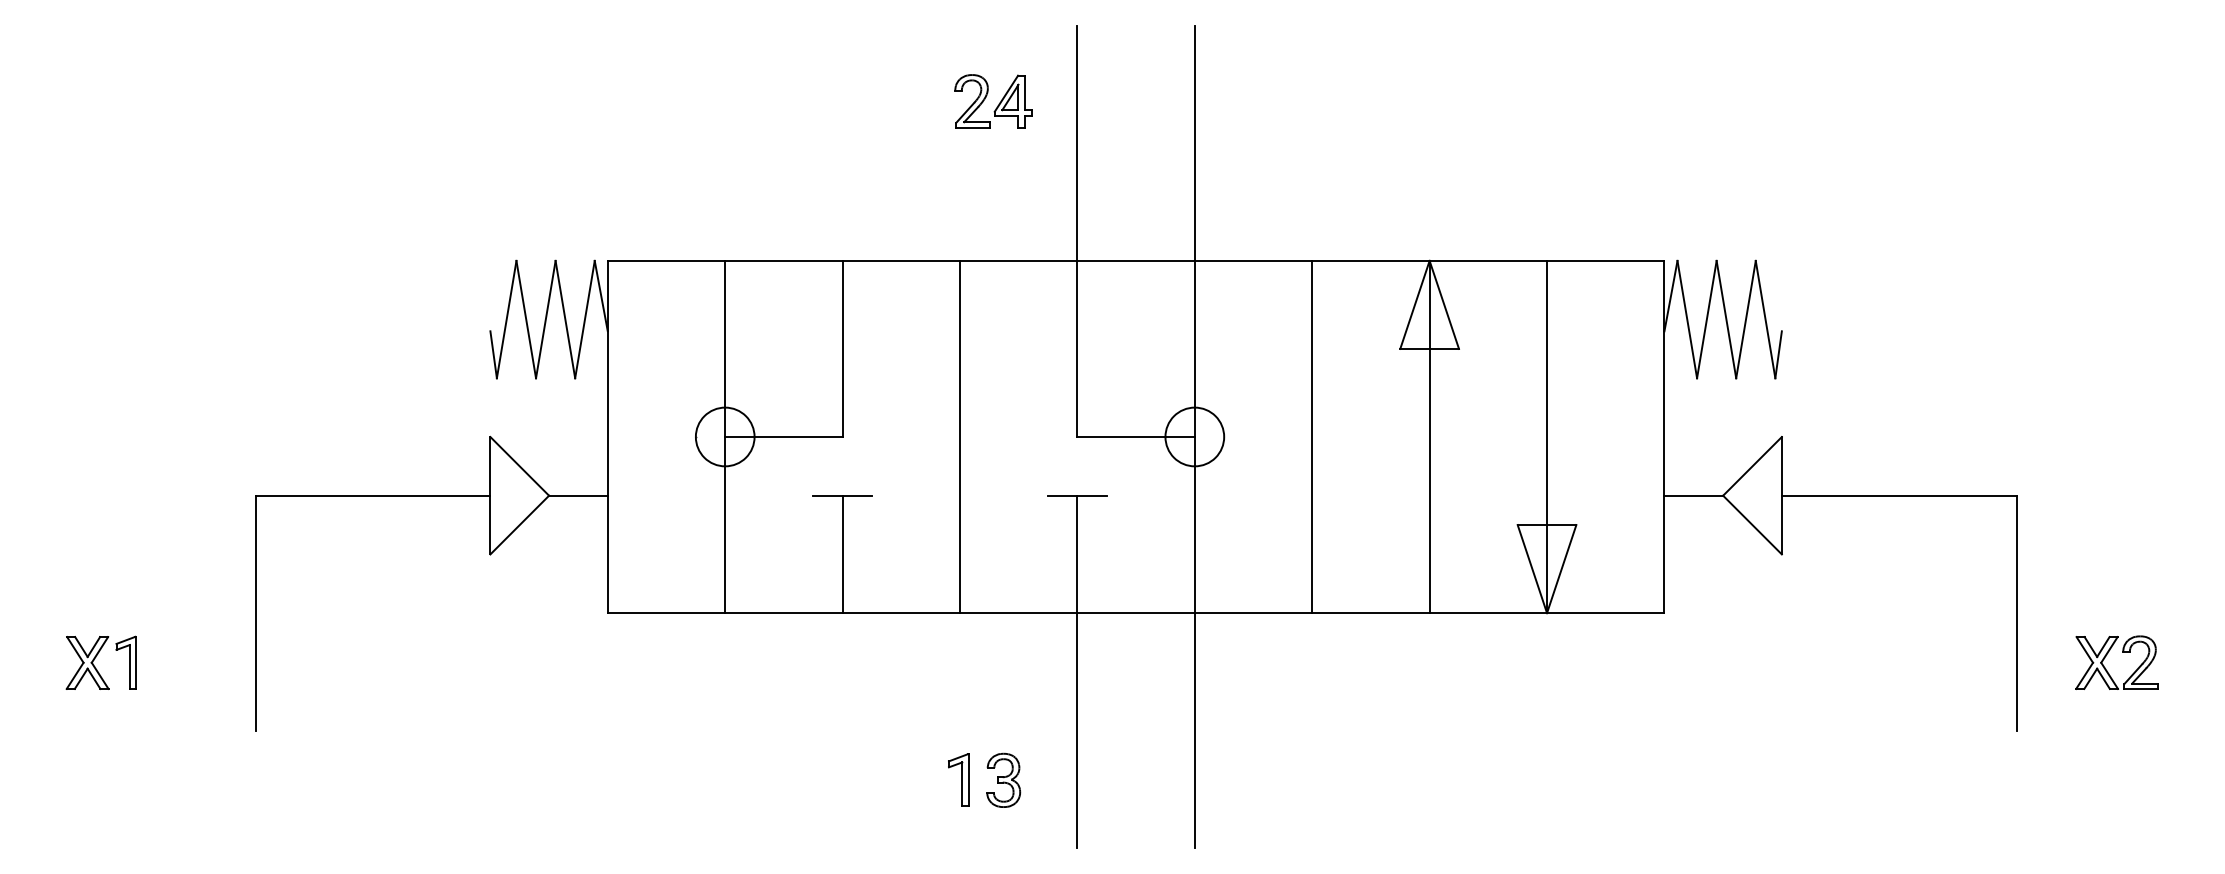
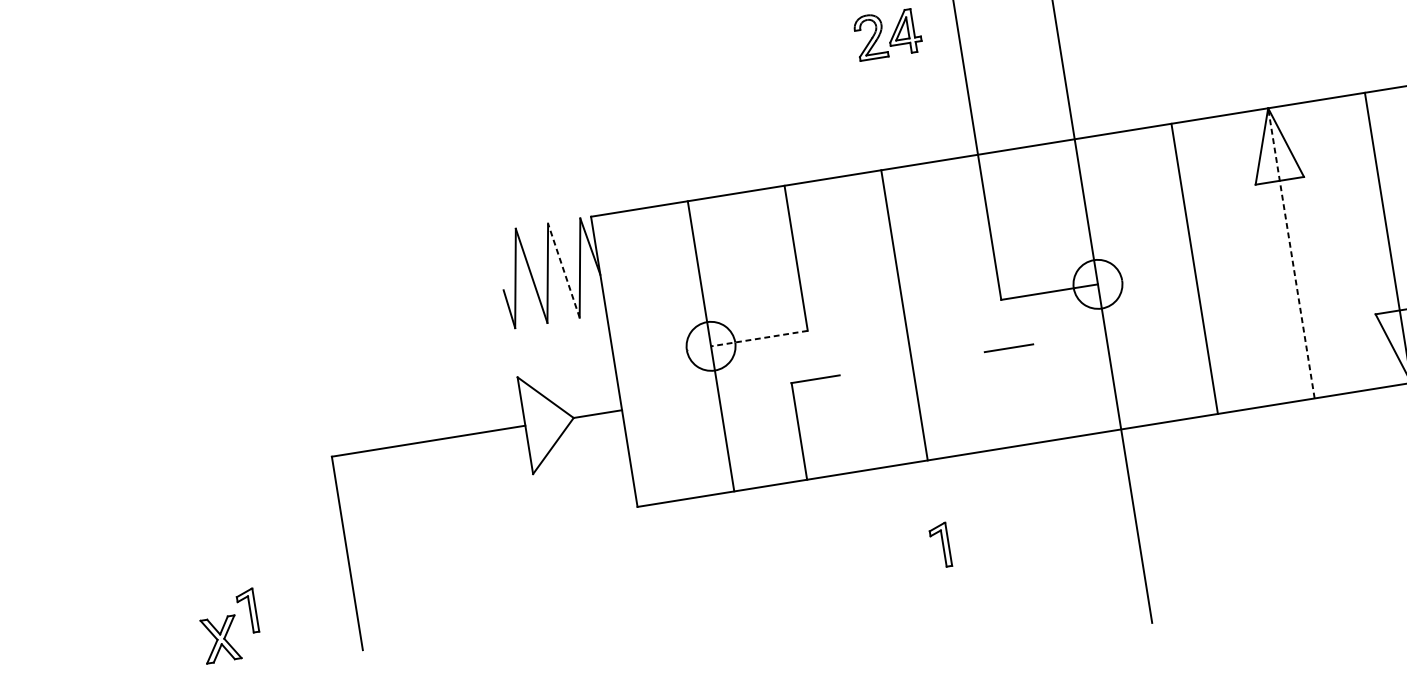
line: (565, 319) -> (563, 270), solid -> dashed
line: (1429, 436) -> (1291, 252), solid -> dashed
line: (783, 437) -> (759, 339), solid -> dashed
line: (842, 554) -> (799, 431), moved
part: (87, 662) -> (220, 639), moved
line: (1077, 671) -> (1032, 493), removed
part: (958, 779) -> (940, 545), moved
part: (1003, 779) -> (985, 591), removed

